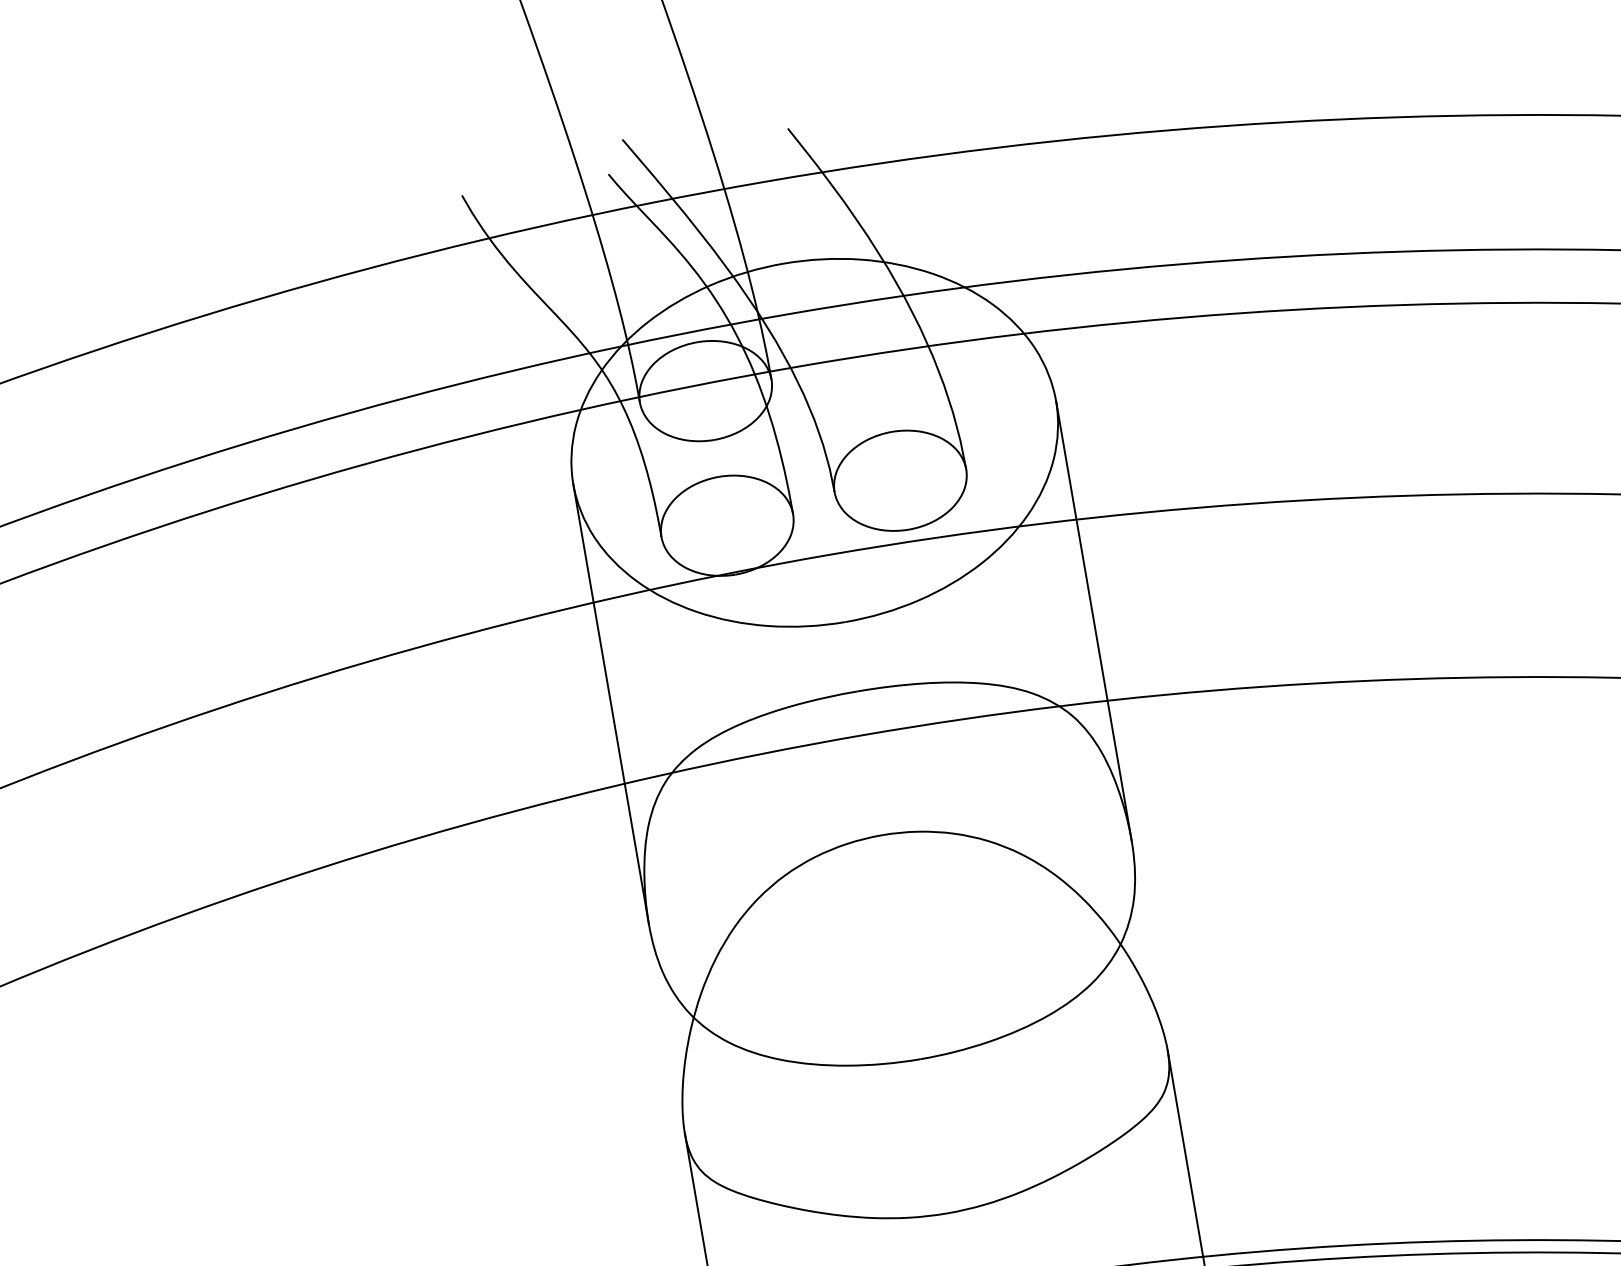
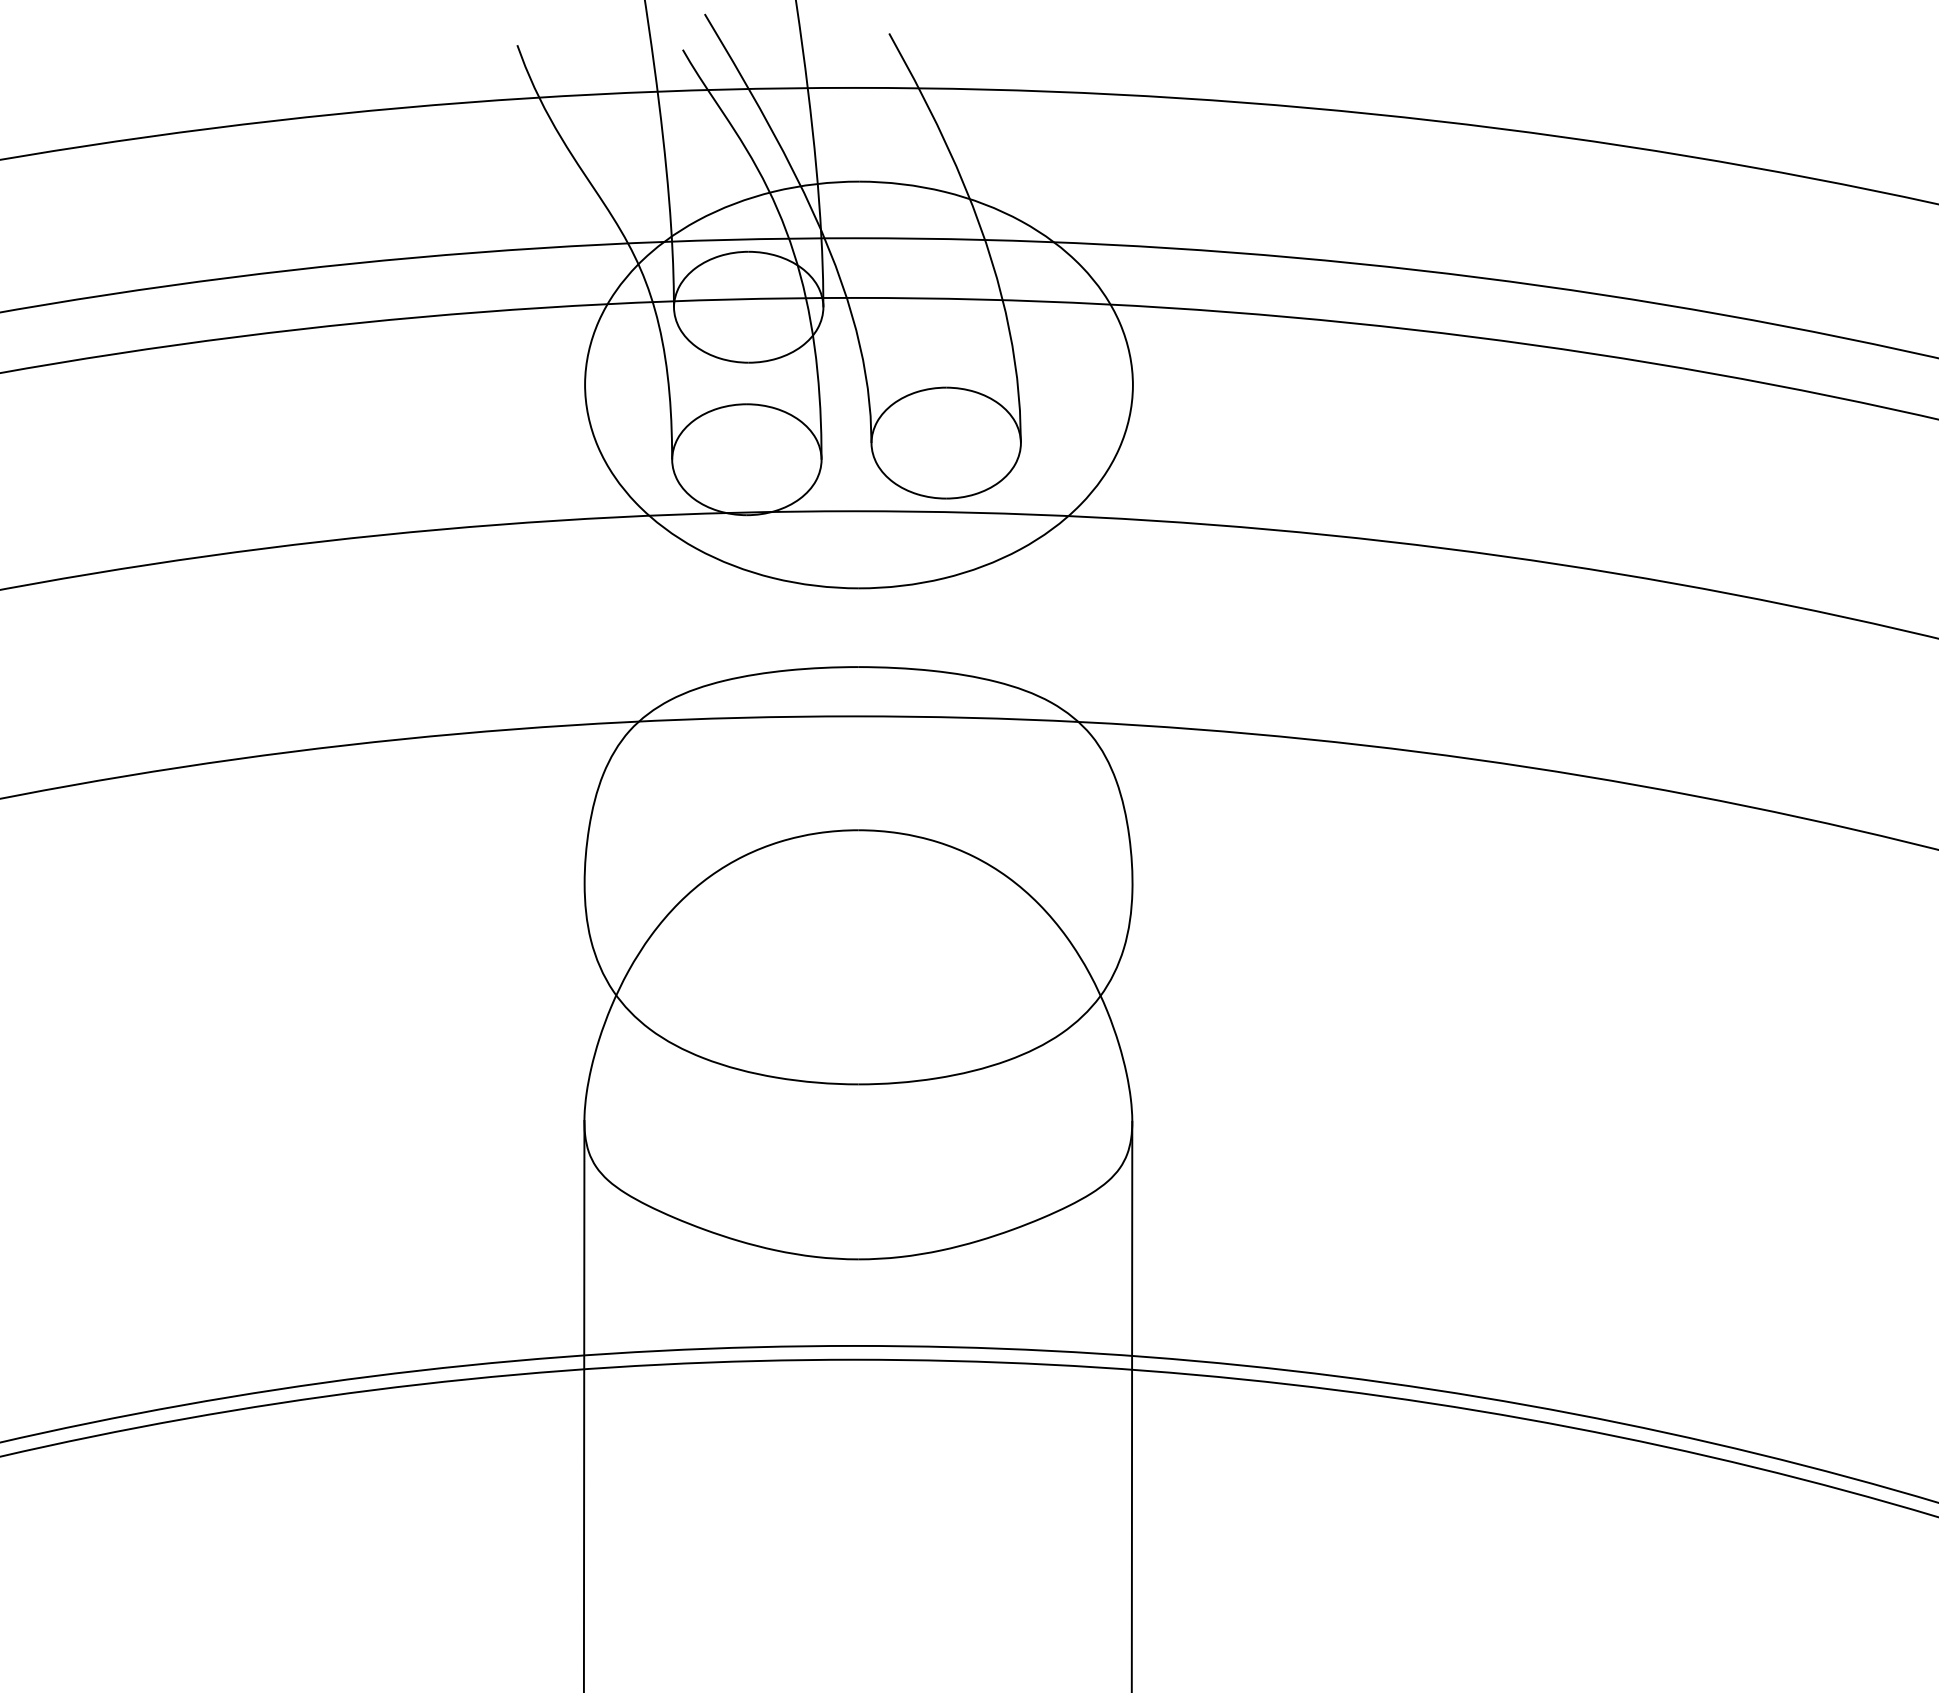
line: (1093, 621) -> (1132, 634), removed
line: (610, 703) -> (584, 633), removed

